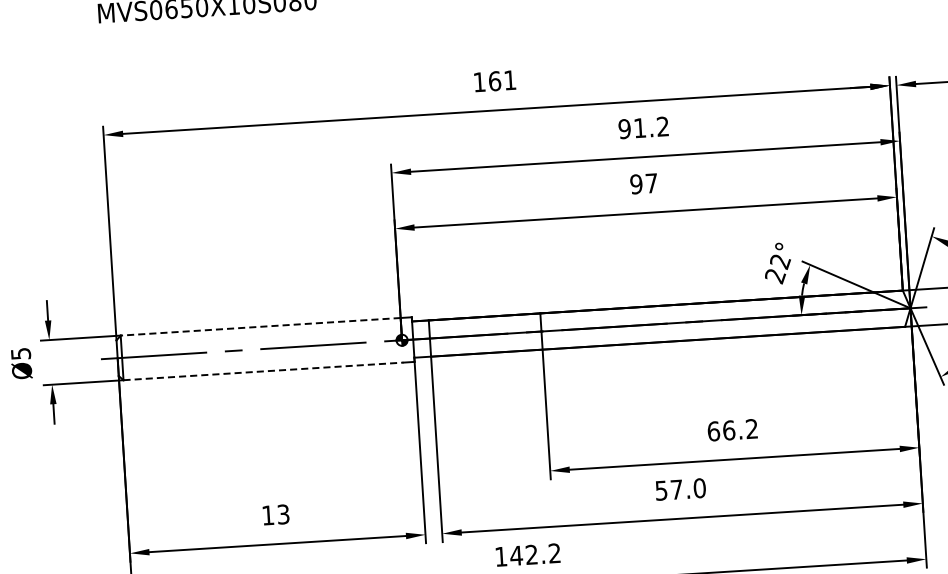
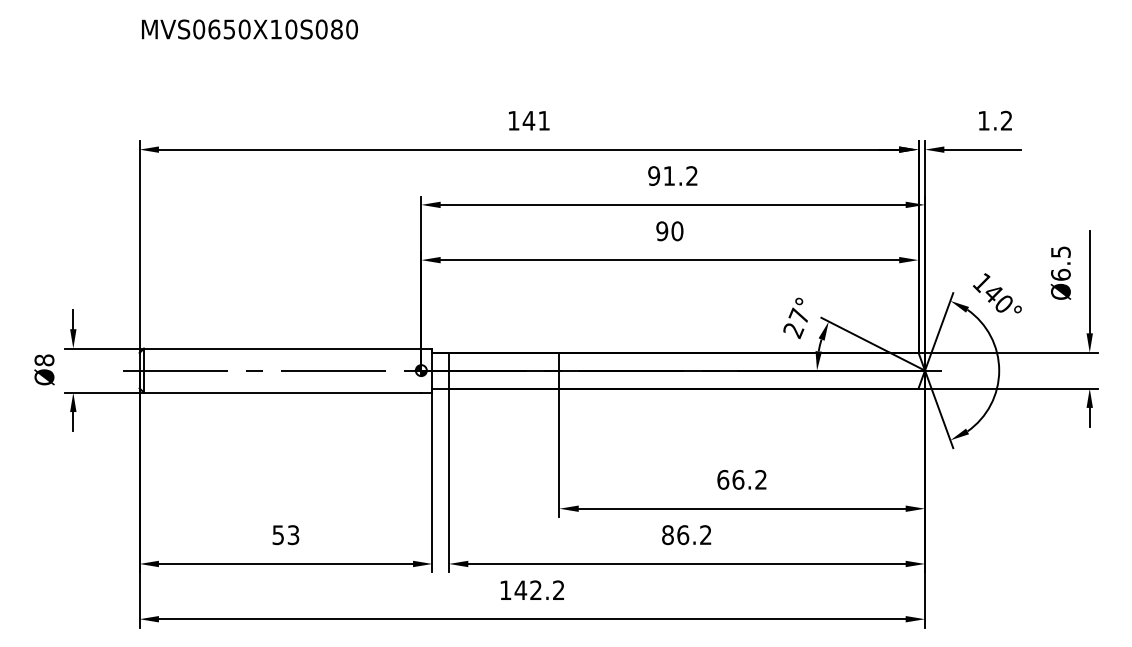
text: (494, 80) -> (528, 120), 161 -> 141
text: (651, 183) -> (677, 231), 97 -> 90
text: (780, 261) -> (799, 316), 22° -> 27°
line: (260, 326) -> (282, 348), dashed -> solid
text: (21, 354) -> (44, 360), Ø5 -> Ø8
line: (263, 371) -> (282, 392), dashed -> solid
text: (680, 489) -> (686, 535), 57.0 -> 86.2
text: (267, 515) -> (277, 535), 13 -> 53

